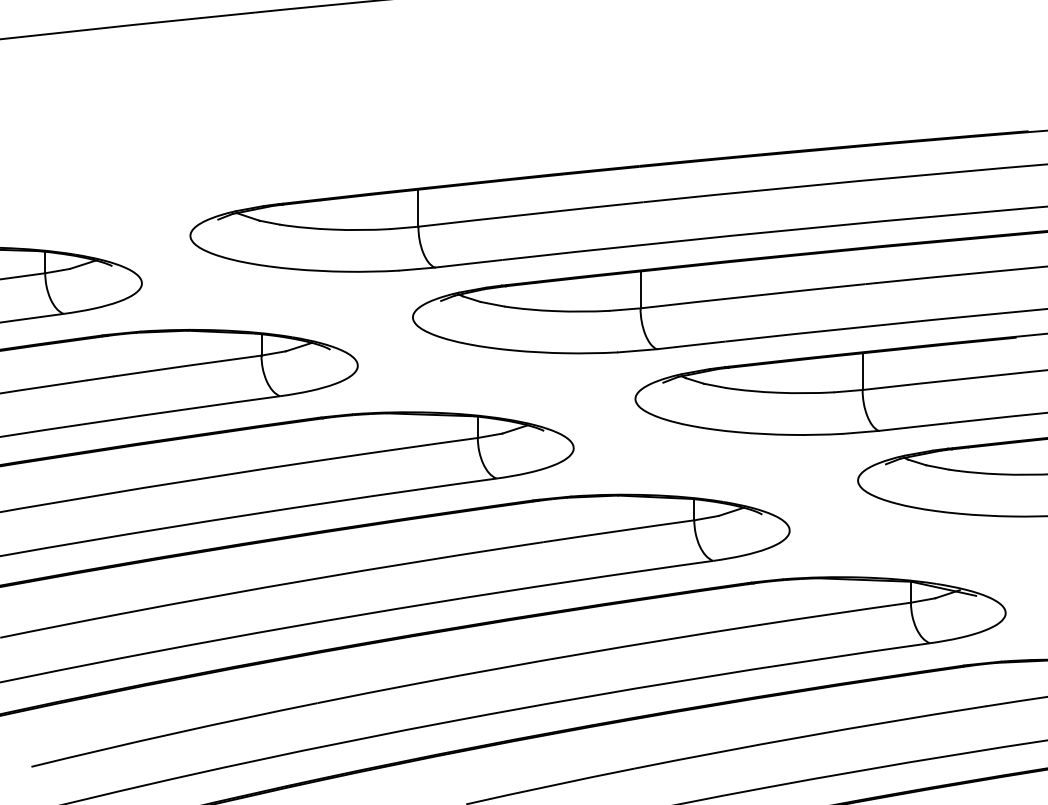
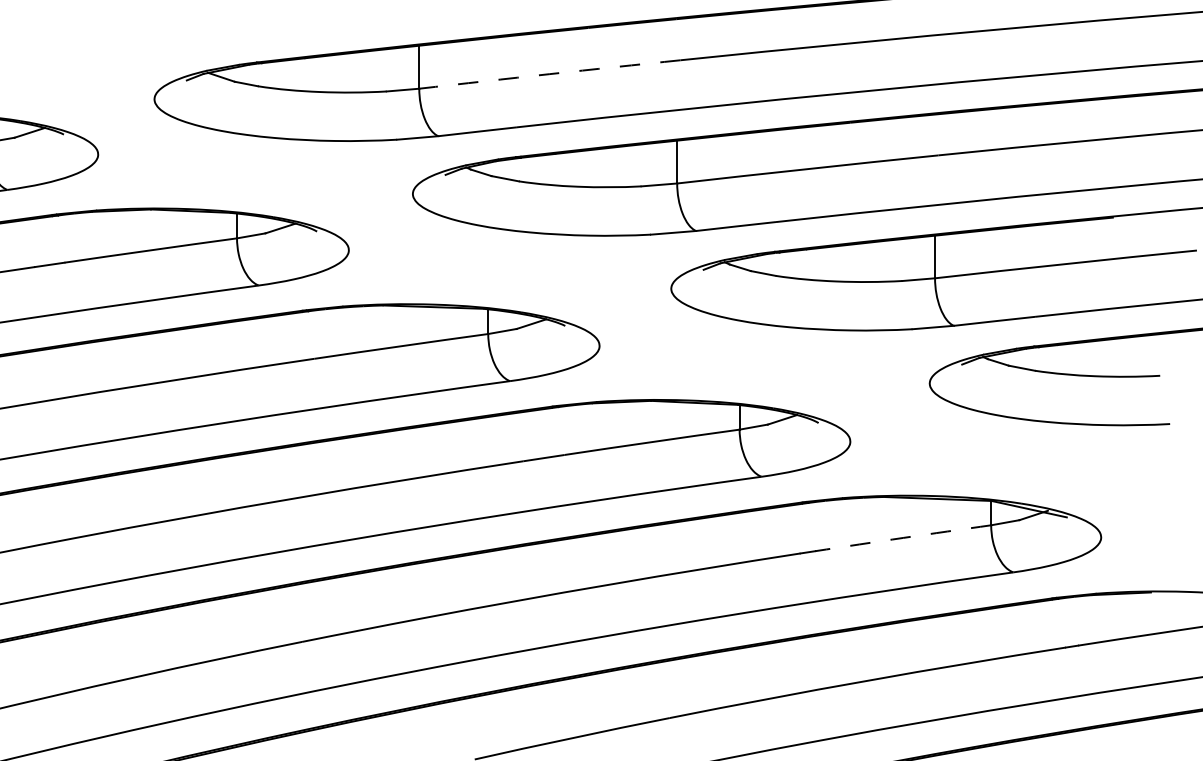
arc: (530, 214) -> (549, 74), solid -> dashed
arc: (835, 613) -> (903, 537), solid -> dashed

